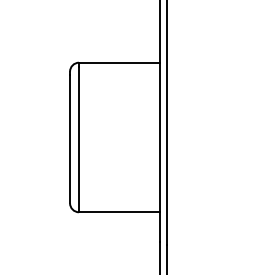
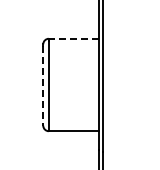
line: (118, 62) -> (73, 38), solid -> dashed
line: (70, 139) -> (43, 86), solid -> dashed

